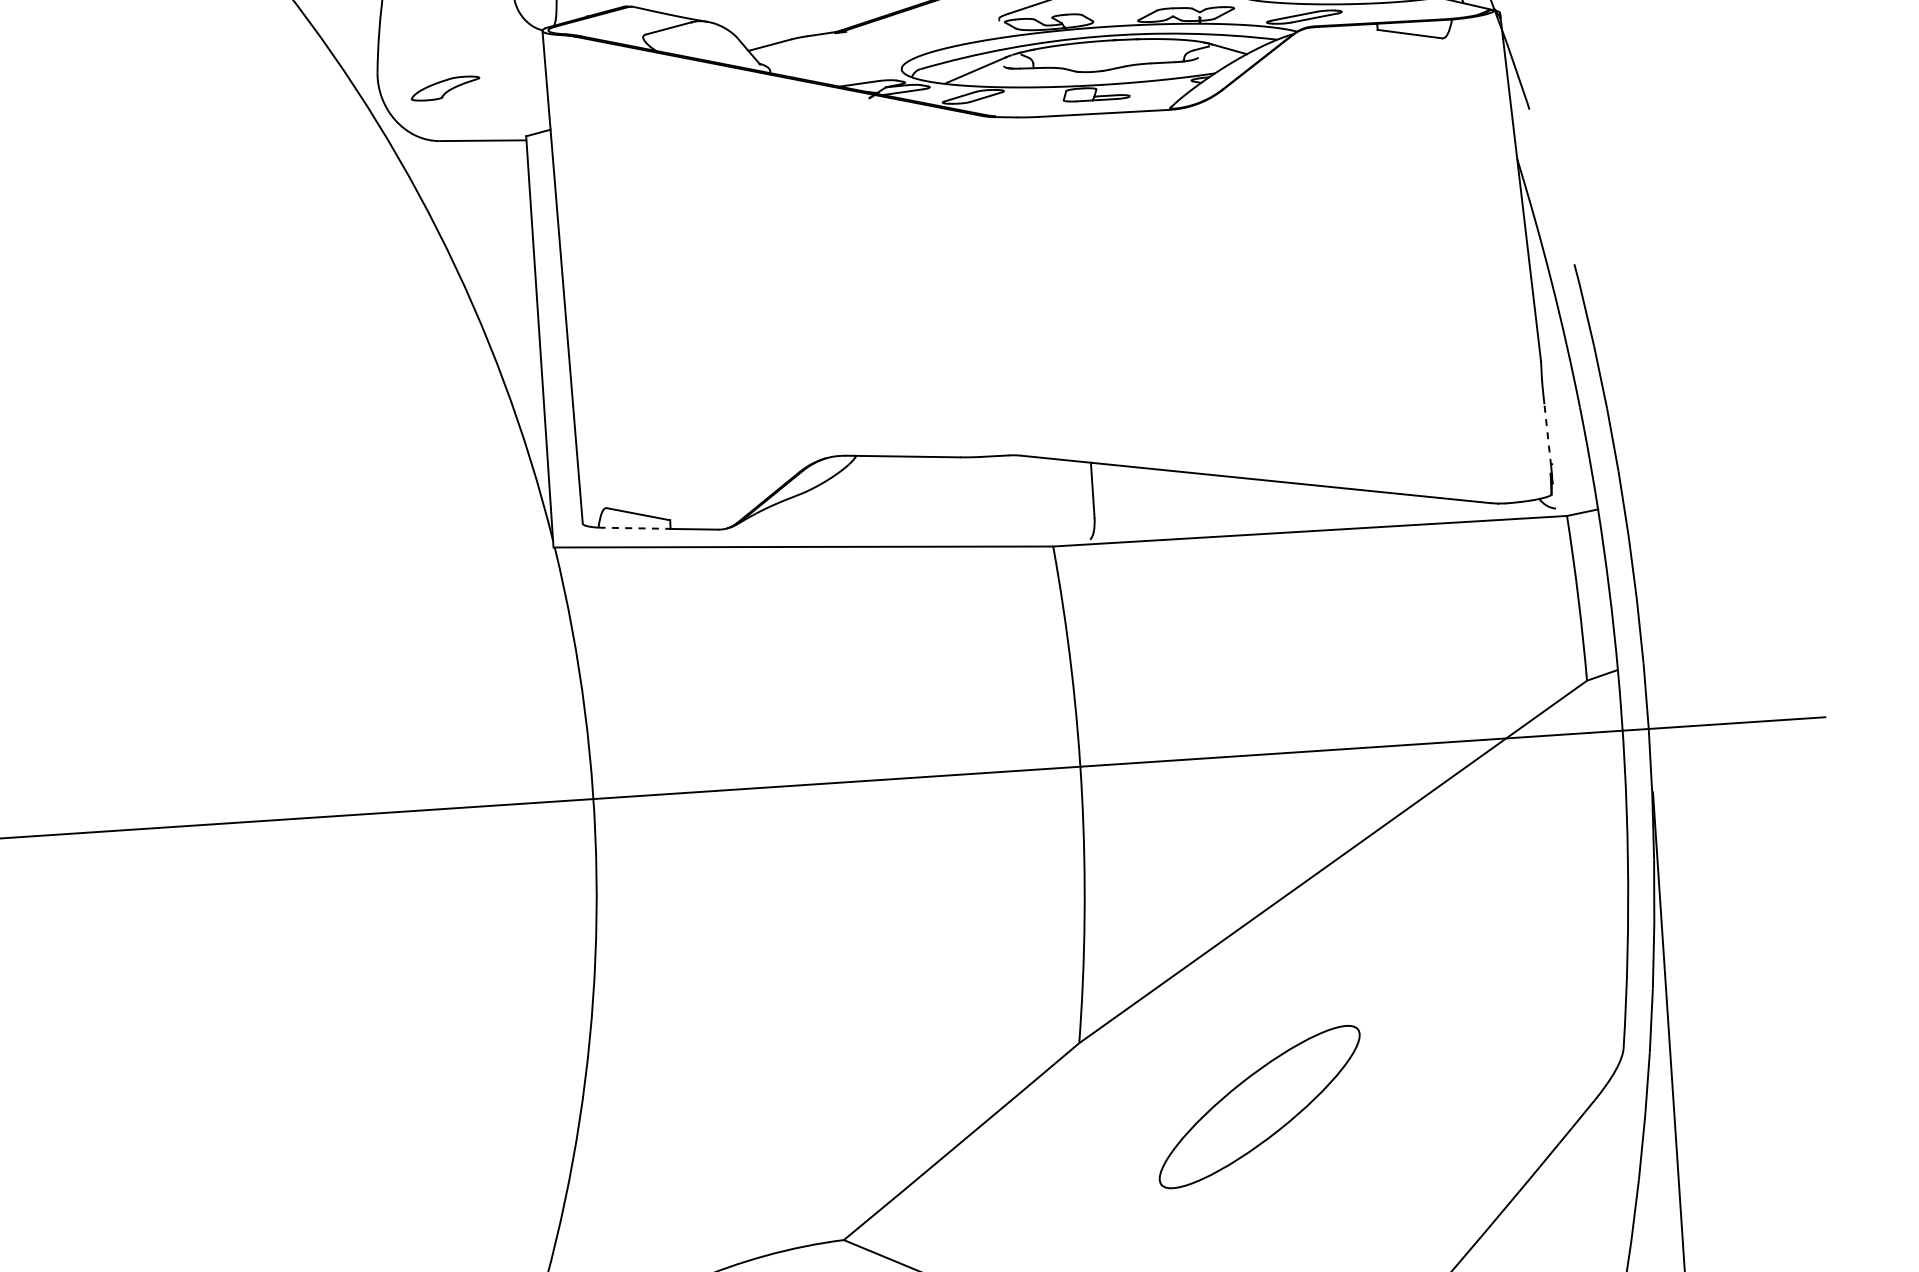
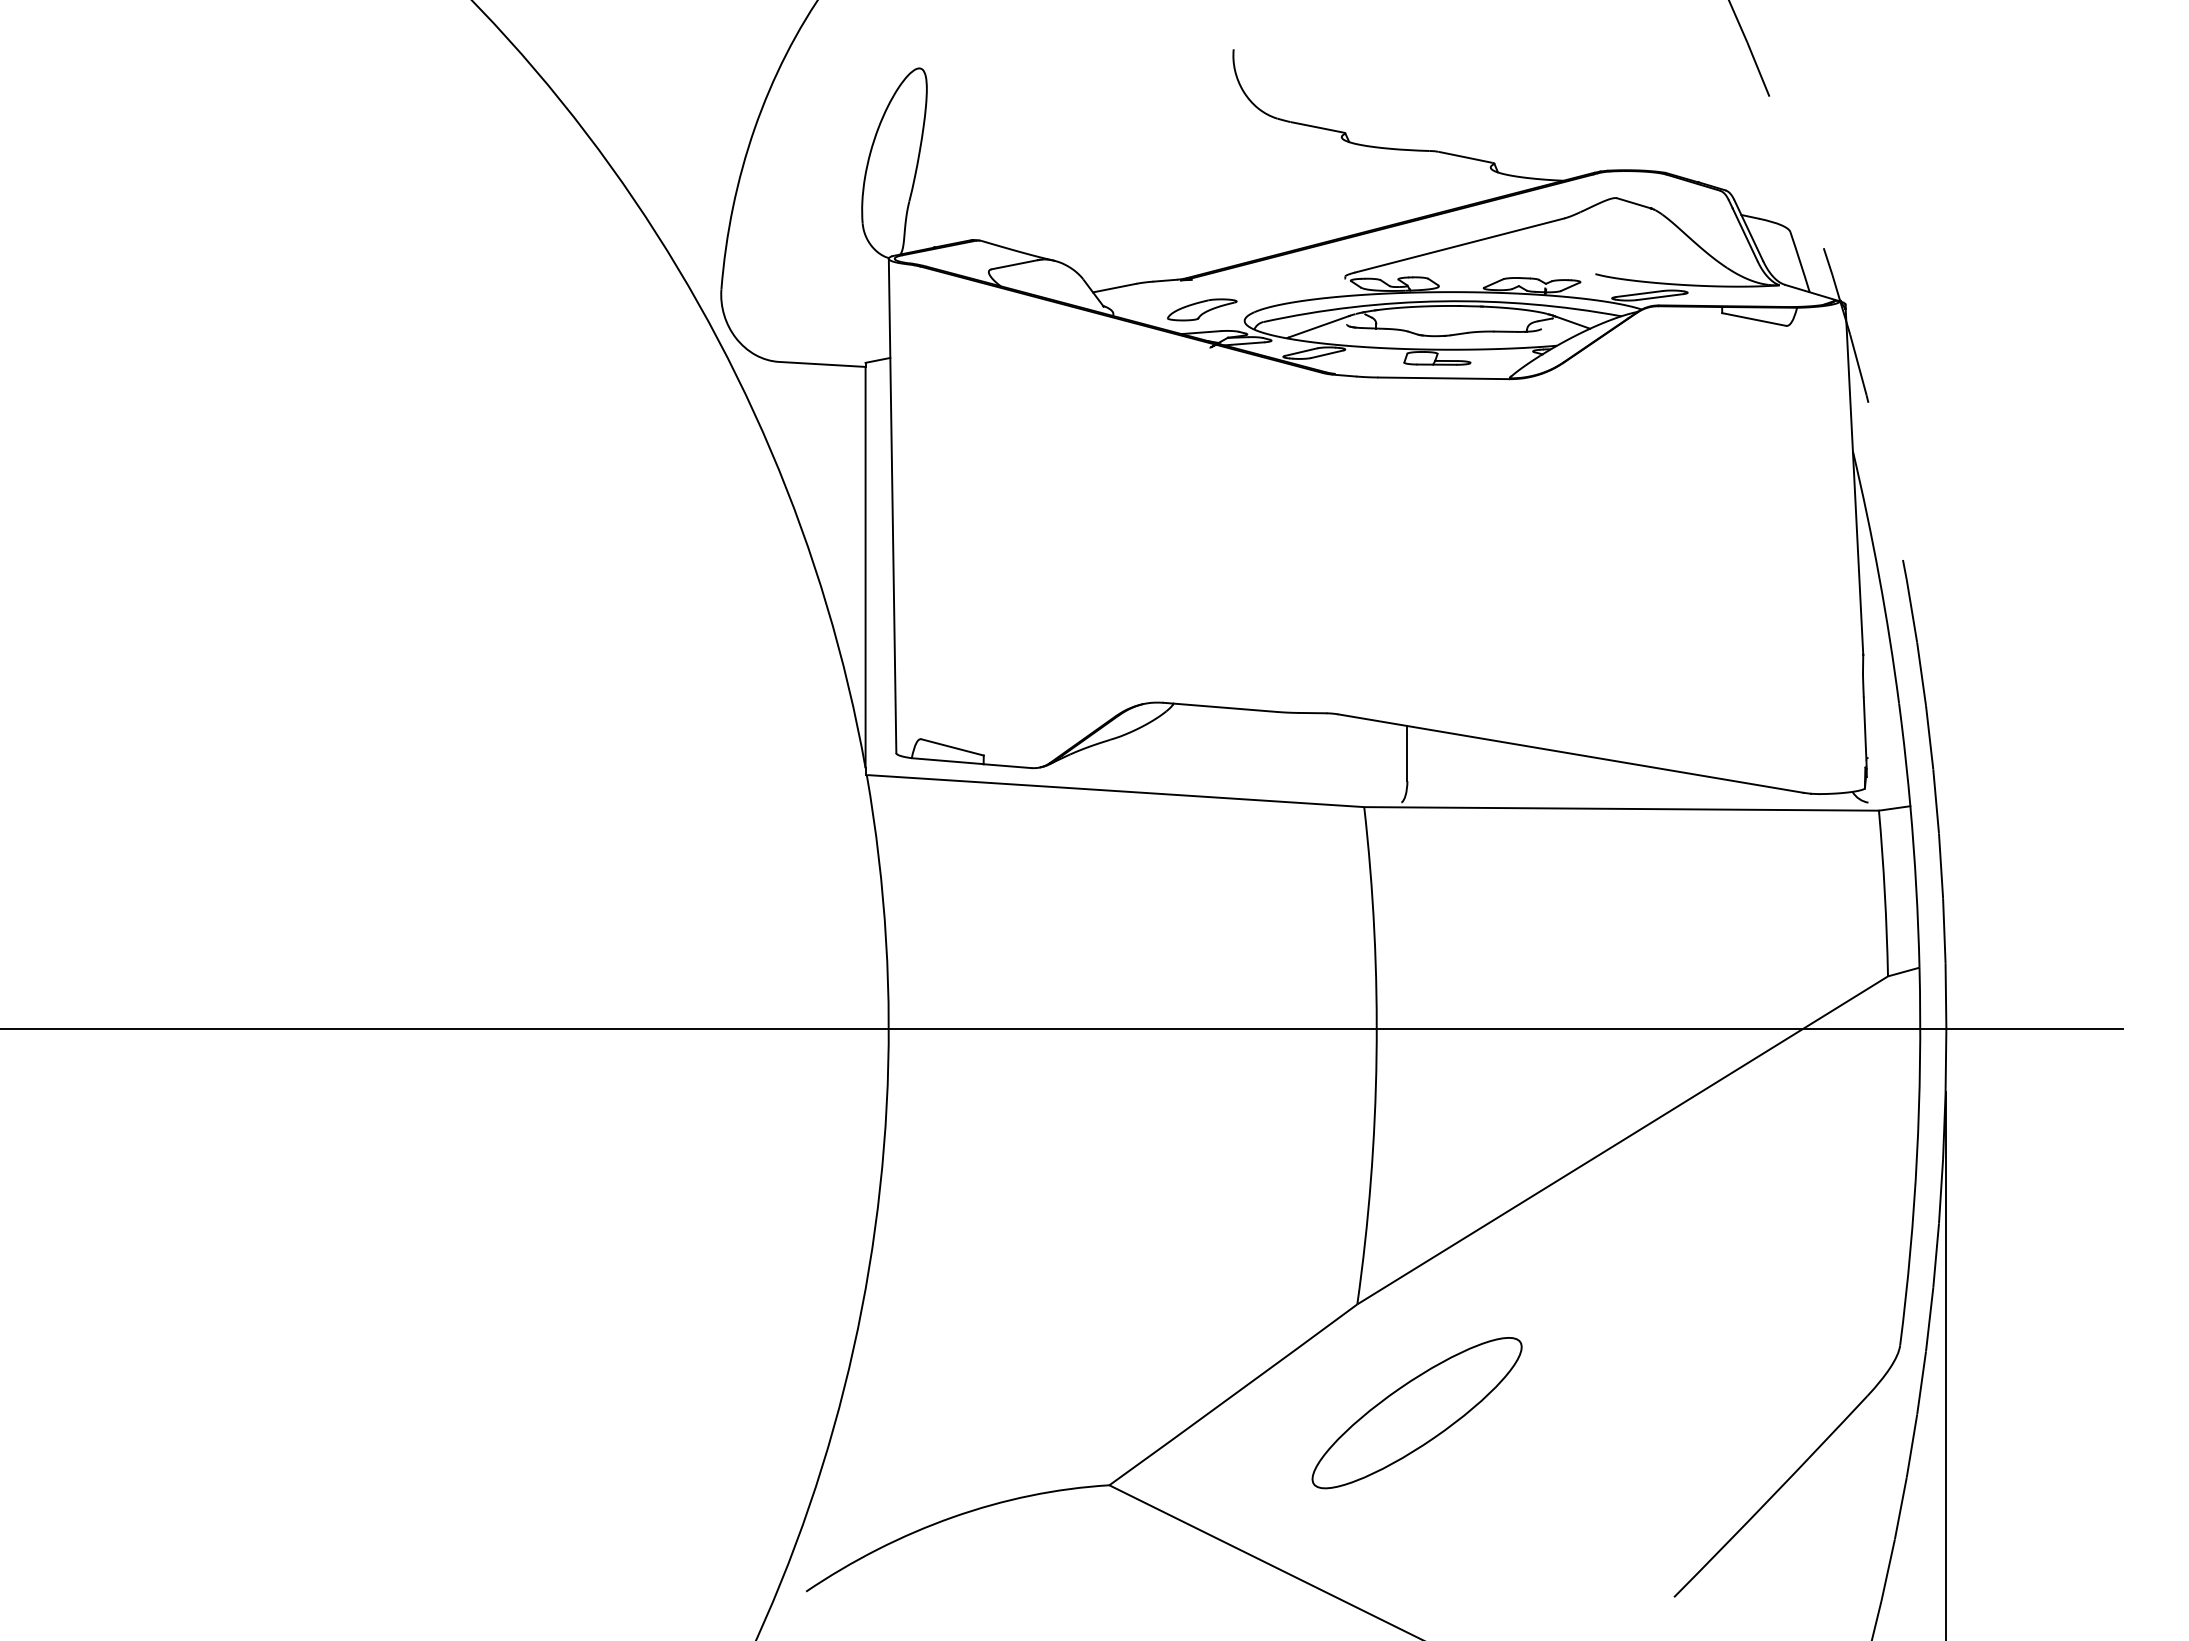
part: (444, 88) -> (1201, 309), moved
line: (1548, 434) -> (1865, 728), dashed -> solid
line: (635, 528) -> (948, 761), dashed -> solid
part: (1259, 1107) -> (1416, 1413), moved

